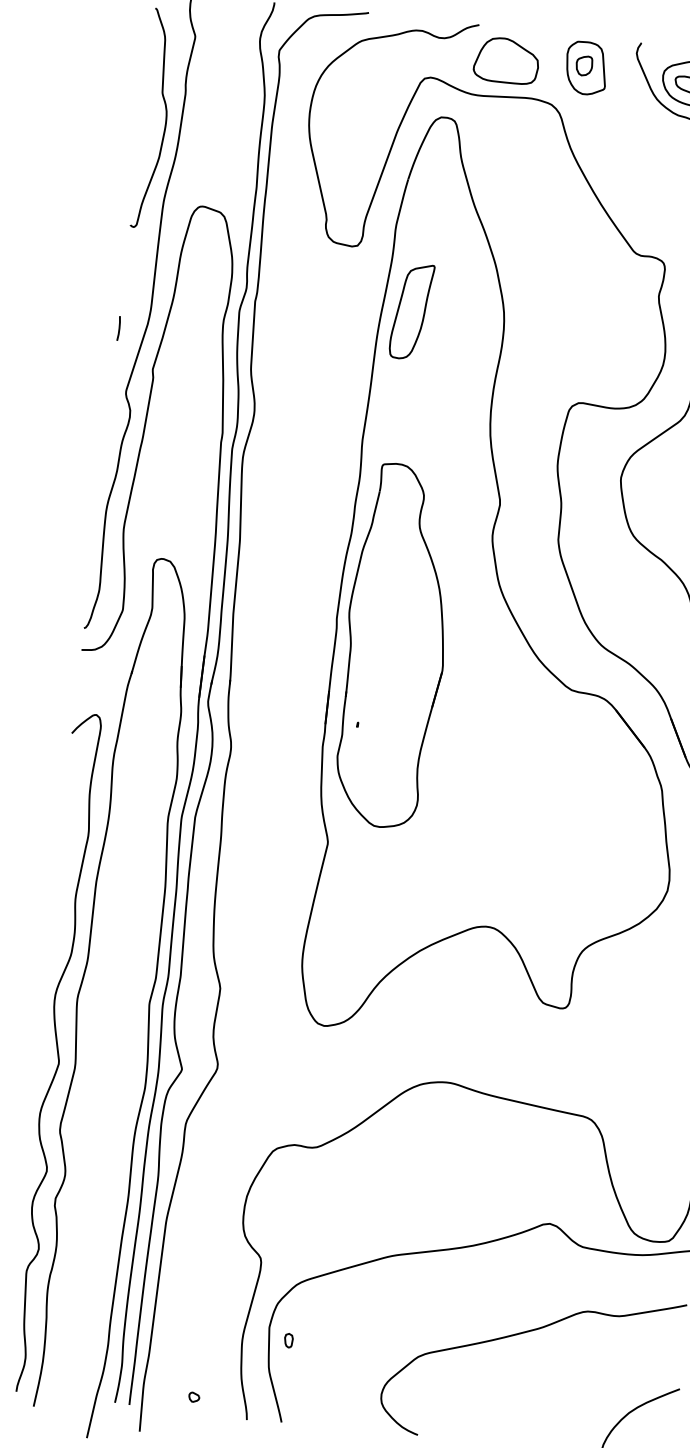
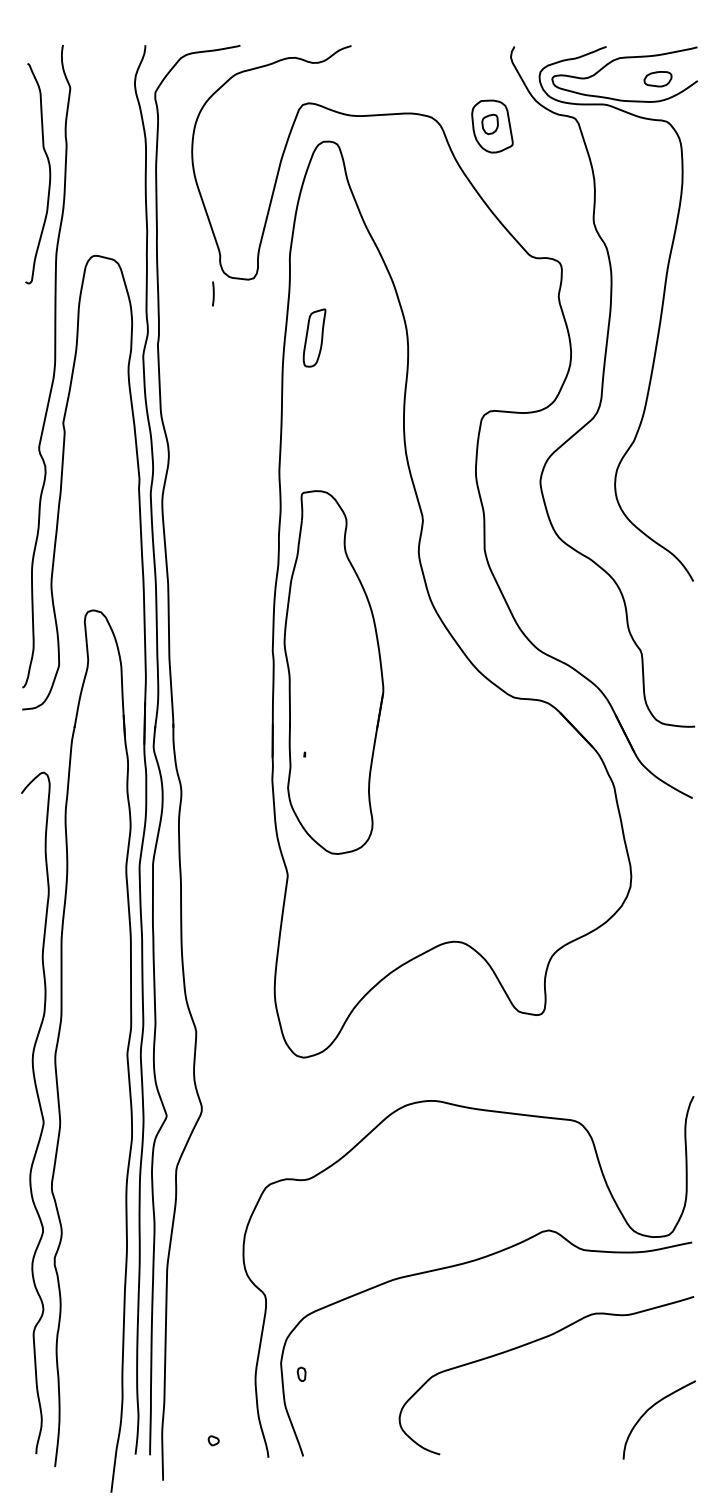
part: (506, 60) -> (382, 78), removed
part: (586, 68) -> (492, 126), moved
part: (411, 311) -> (314, 337), size x0.6
line: (119, 328) -> (213, 293), moved

